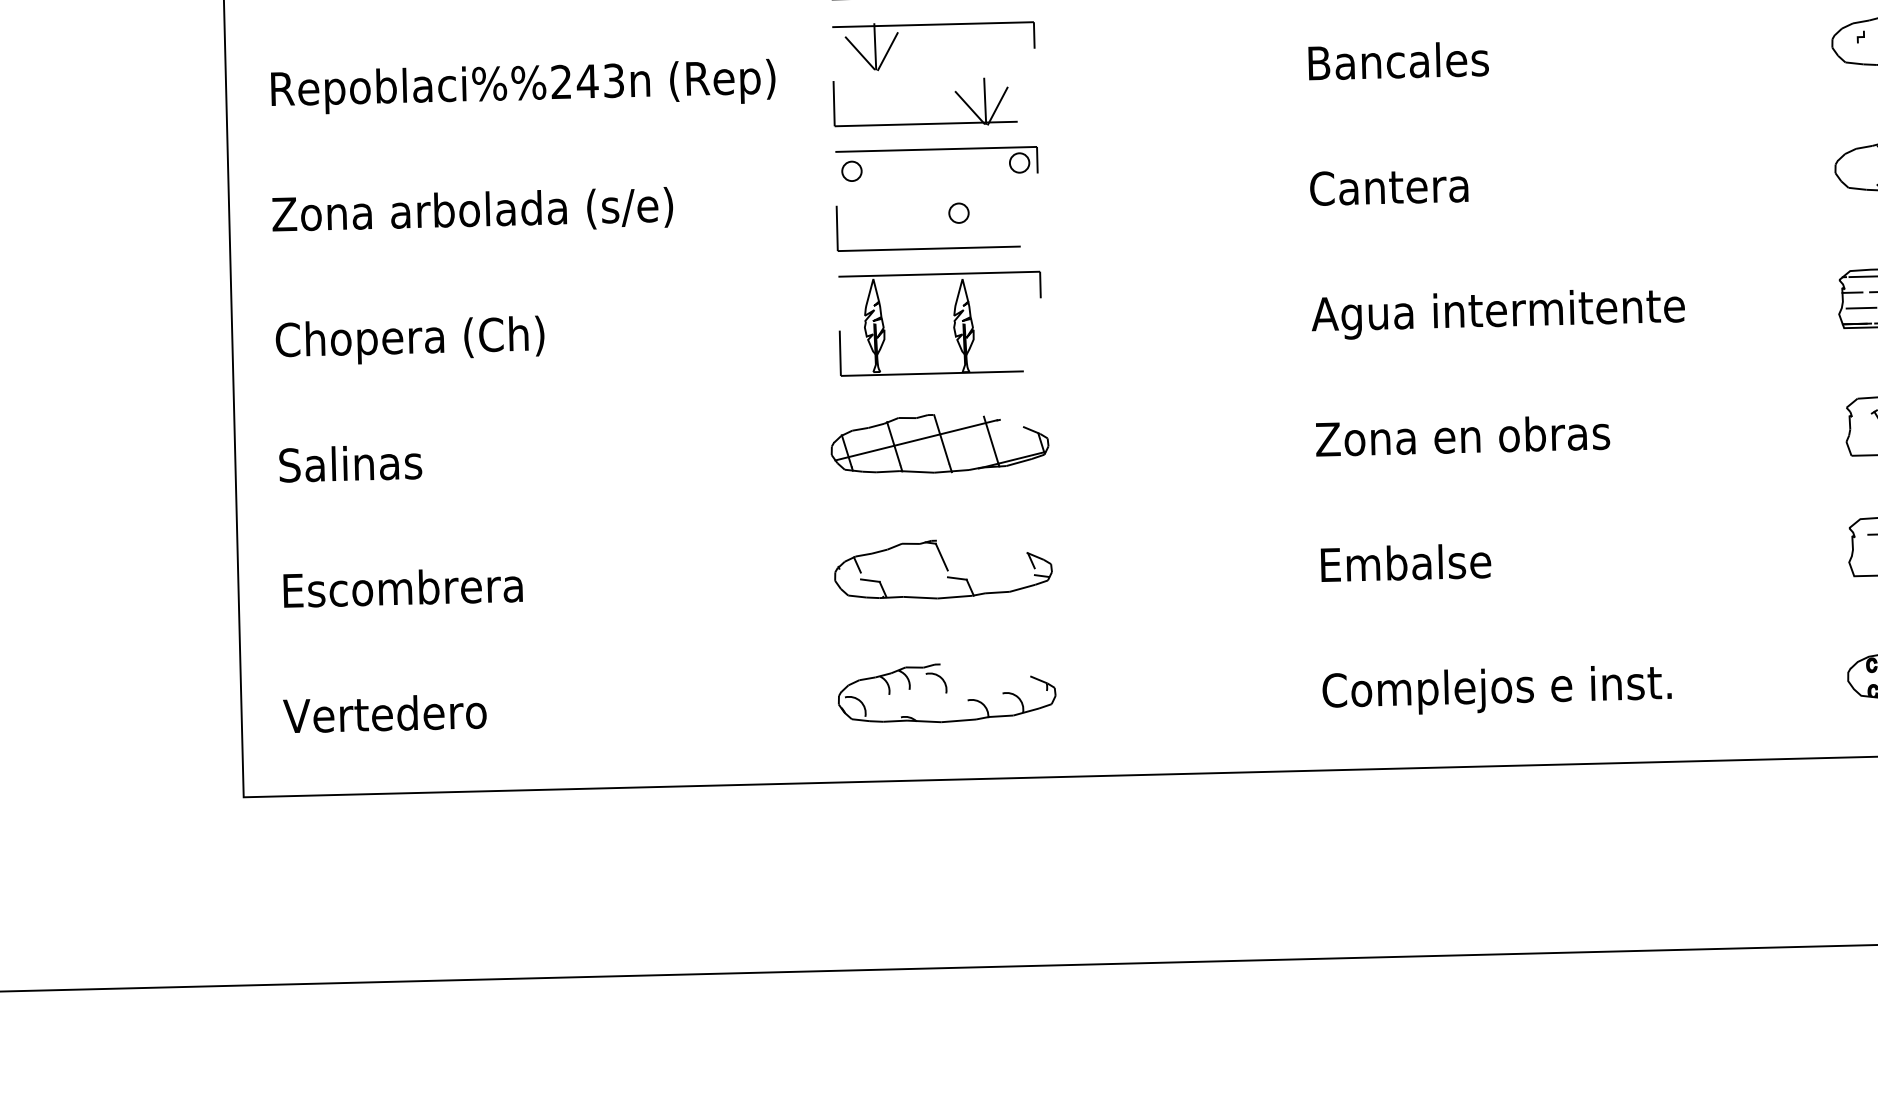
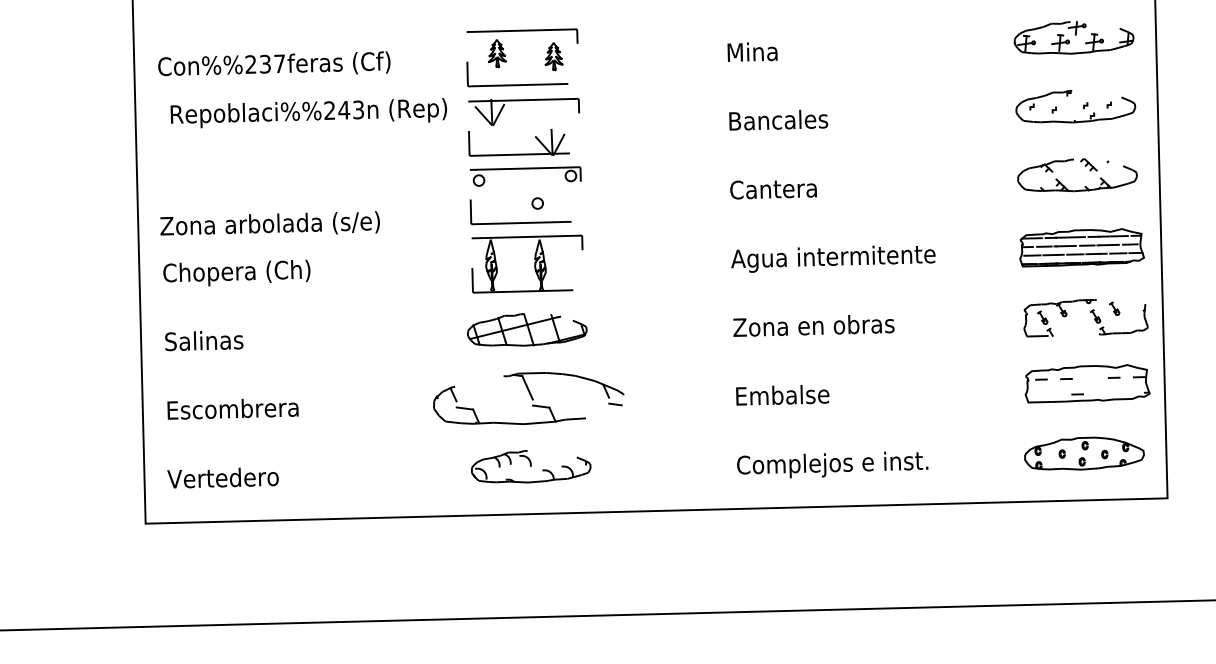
text: (522, 87) -> (308, 113), moved
text: (471, 209) -> (269, 223), moved
part: (943, 568) -> (529, 398), size x1.6

